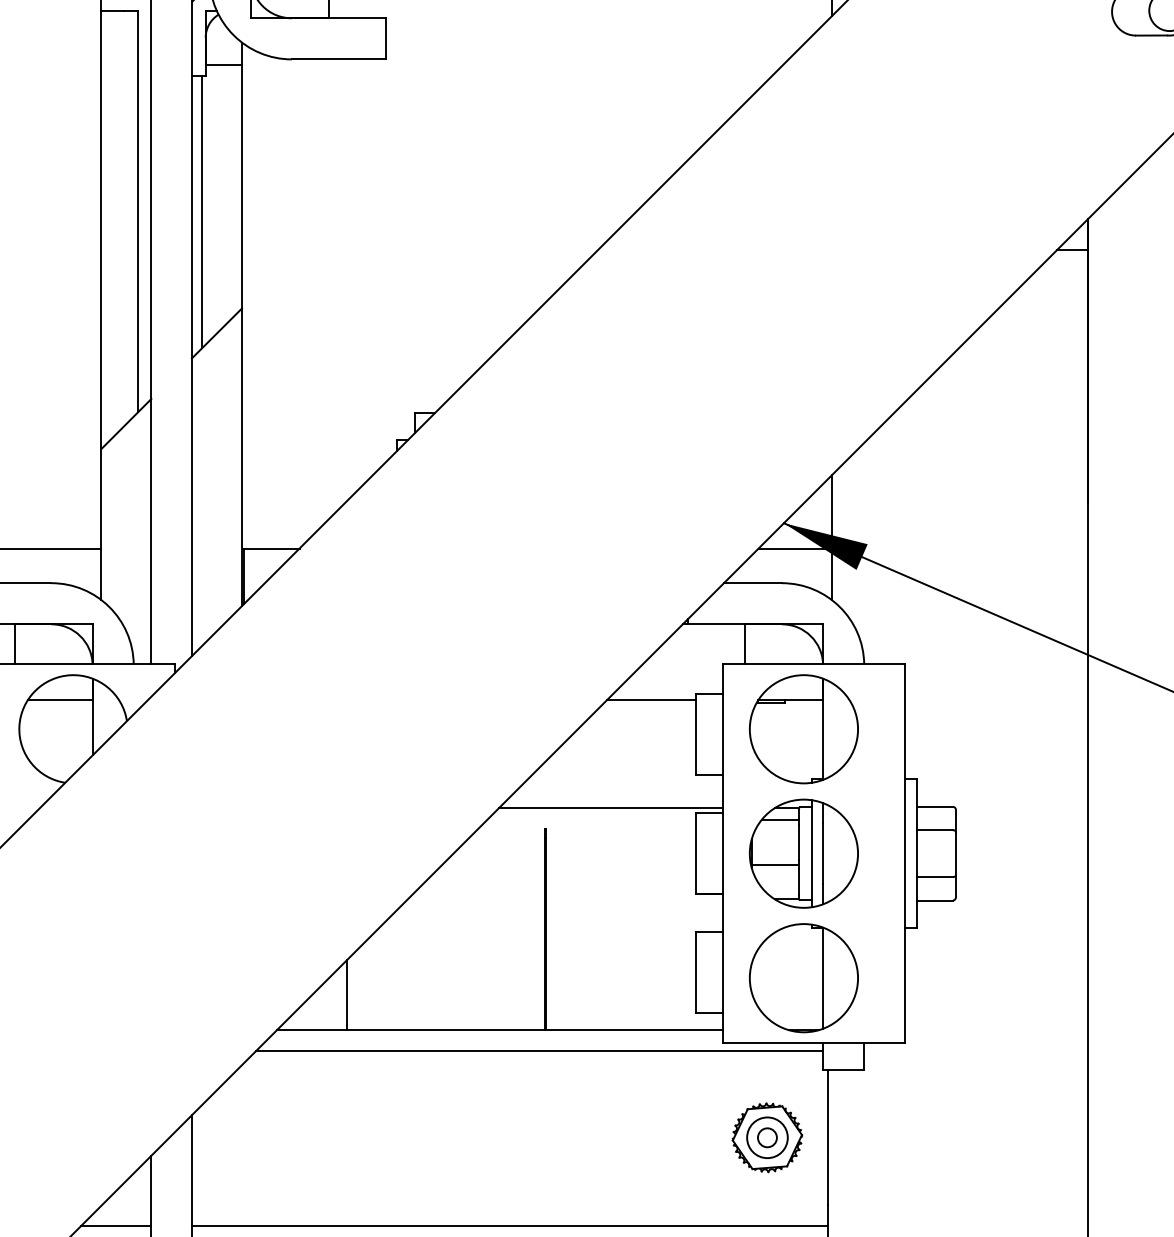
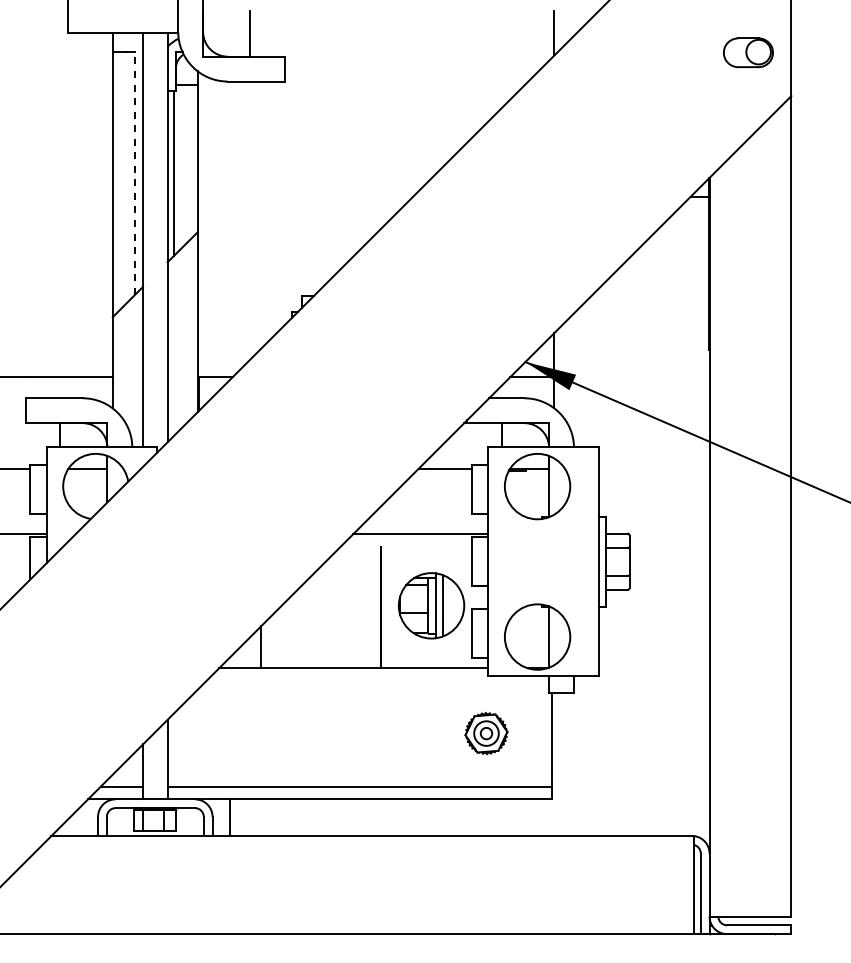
line: (138, 209) -> (135, 172), solid -> dashed
part: (803, 853) -> (431, 605), moved
line: (539, 1050) -> (377, 680), removed
part: (767, 1137) -> (486, 733), moved

